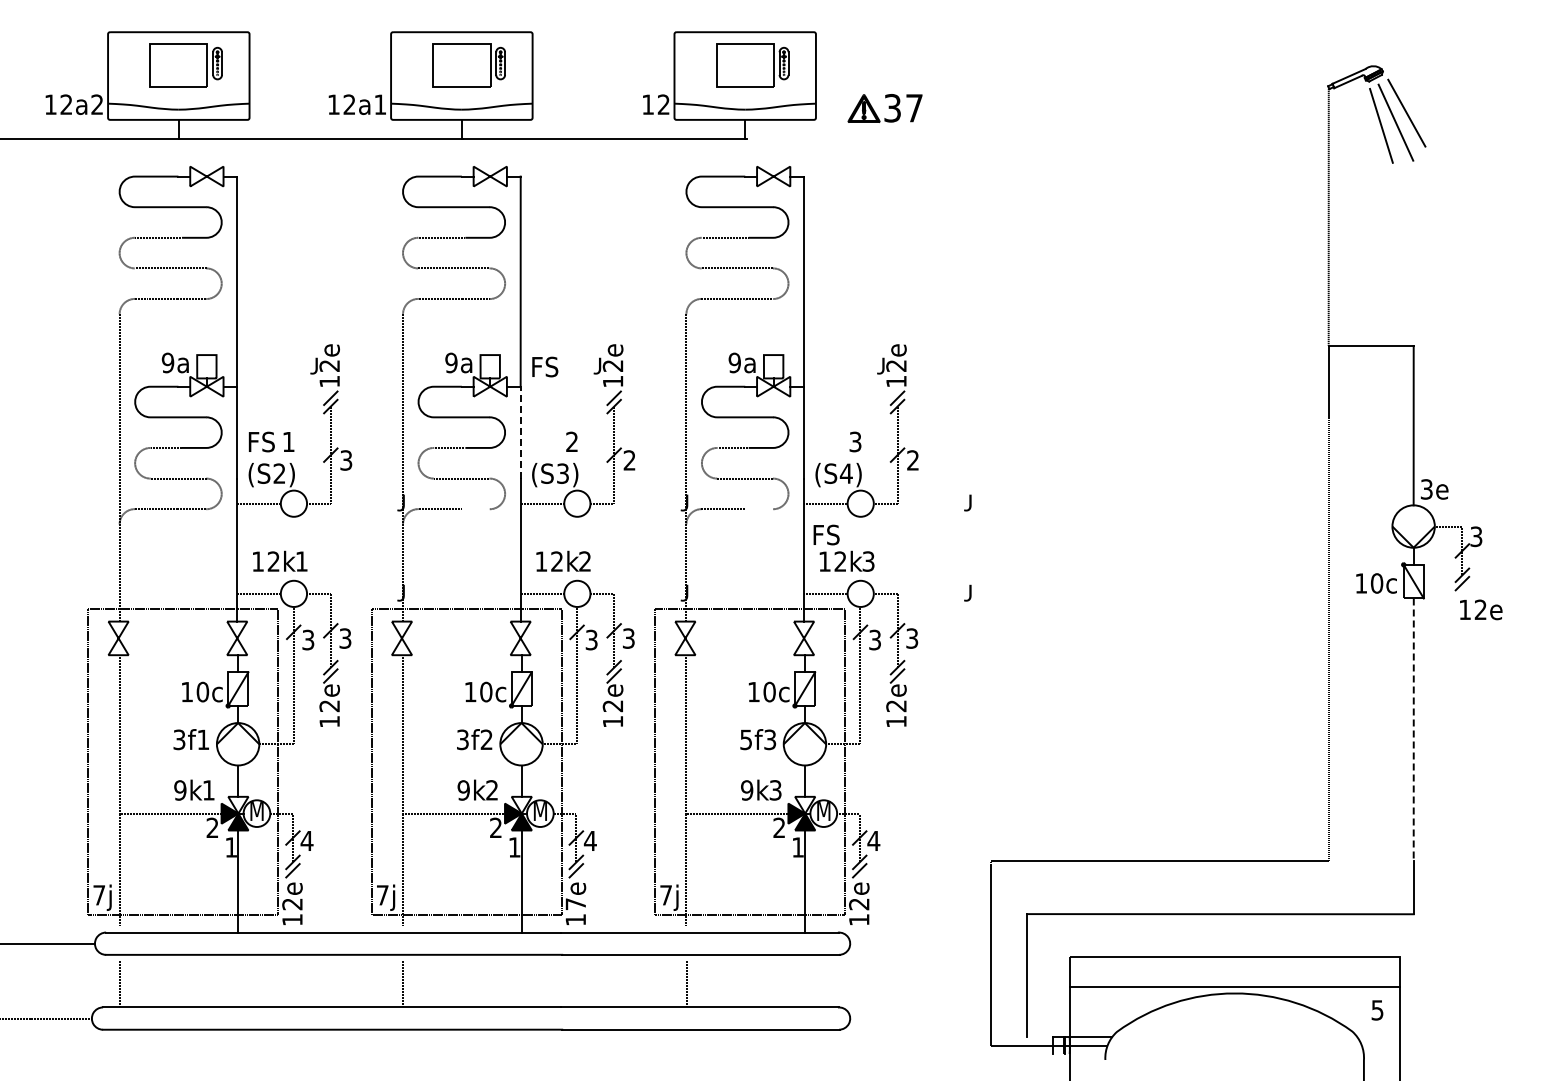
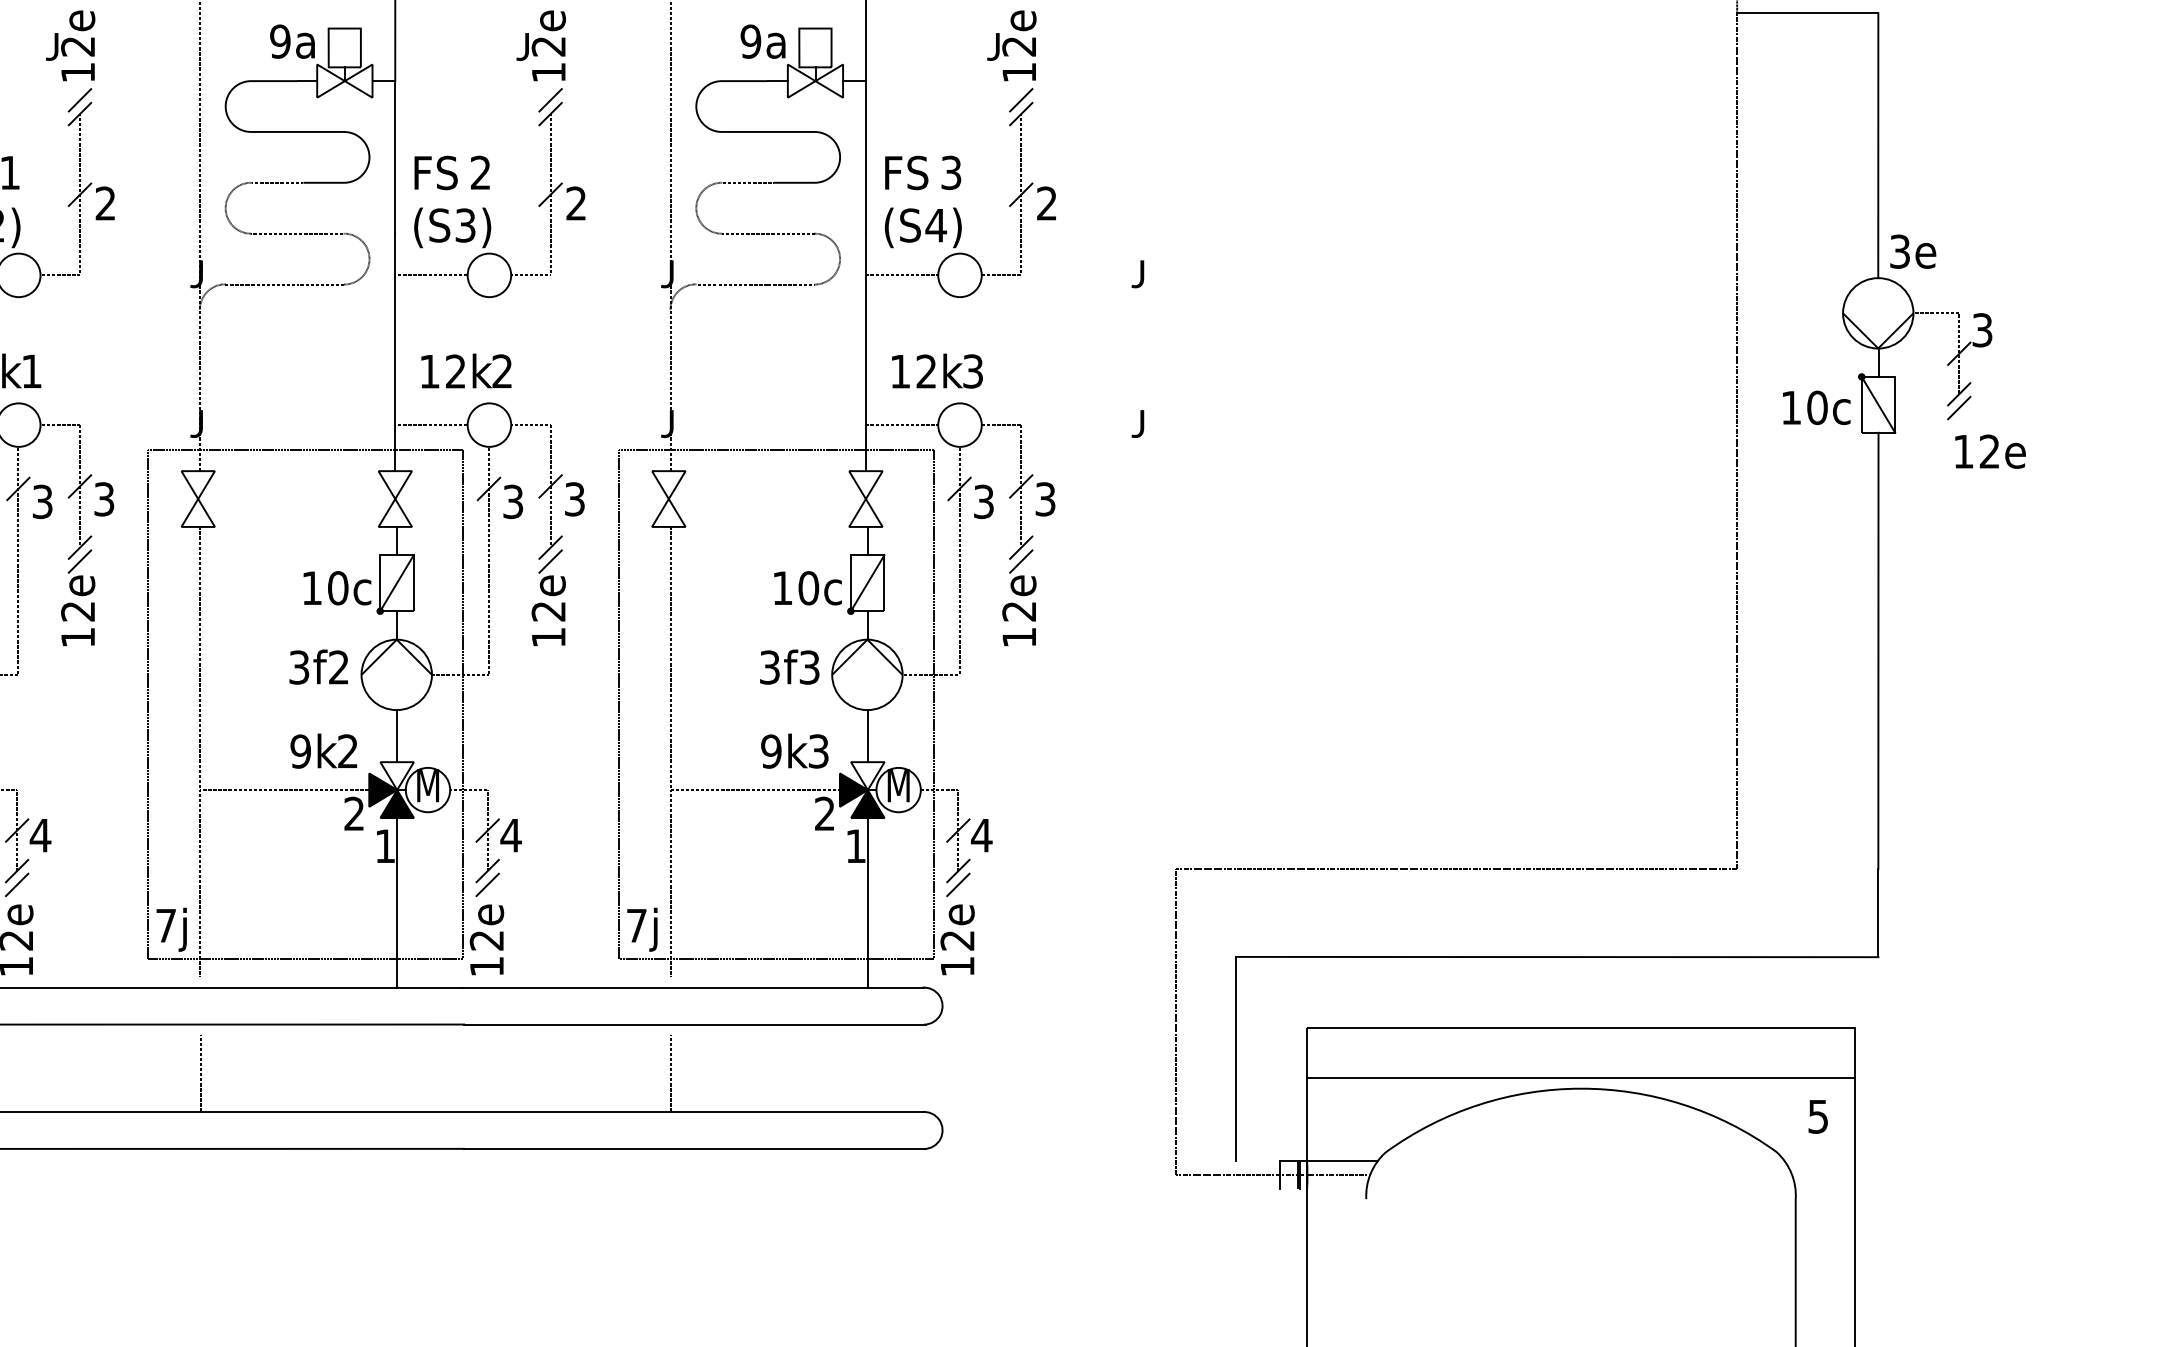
text: (545, 366) -> (436, 172), moved
line: (520, 433) -> (395, 158), dashed -> solid
text: (346, 460) -> (106, 203), 3 -> 2
line: (475, 509) -> (320, 284), added
line: (759, 509) -> (791, 284), added
text: (826, 534) -> (906, 172), moved
line: (1413, 730) -> (1878, 652), dashed -> solid
text: (746, 739) -> (770, 666), 5f -> 3f
text: (575, 904) -> (486, 940), 17e -> 12e

